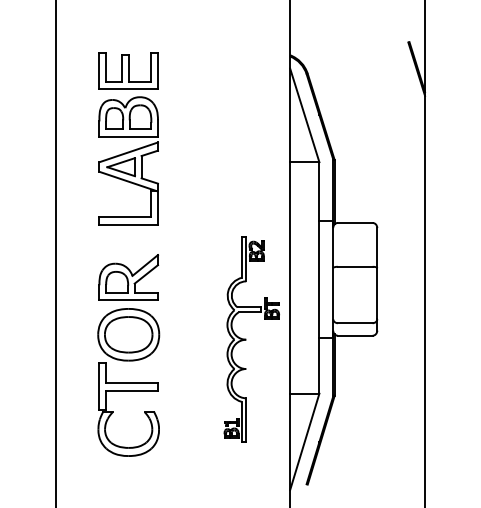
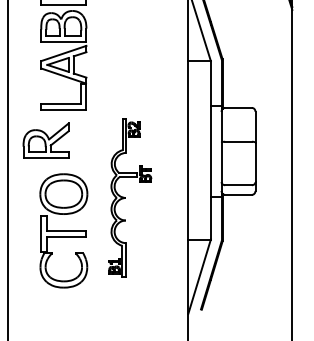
part: (128, 277) -> (45, 140), moved
part: (251, 339) -> (129, 197), moved

